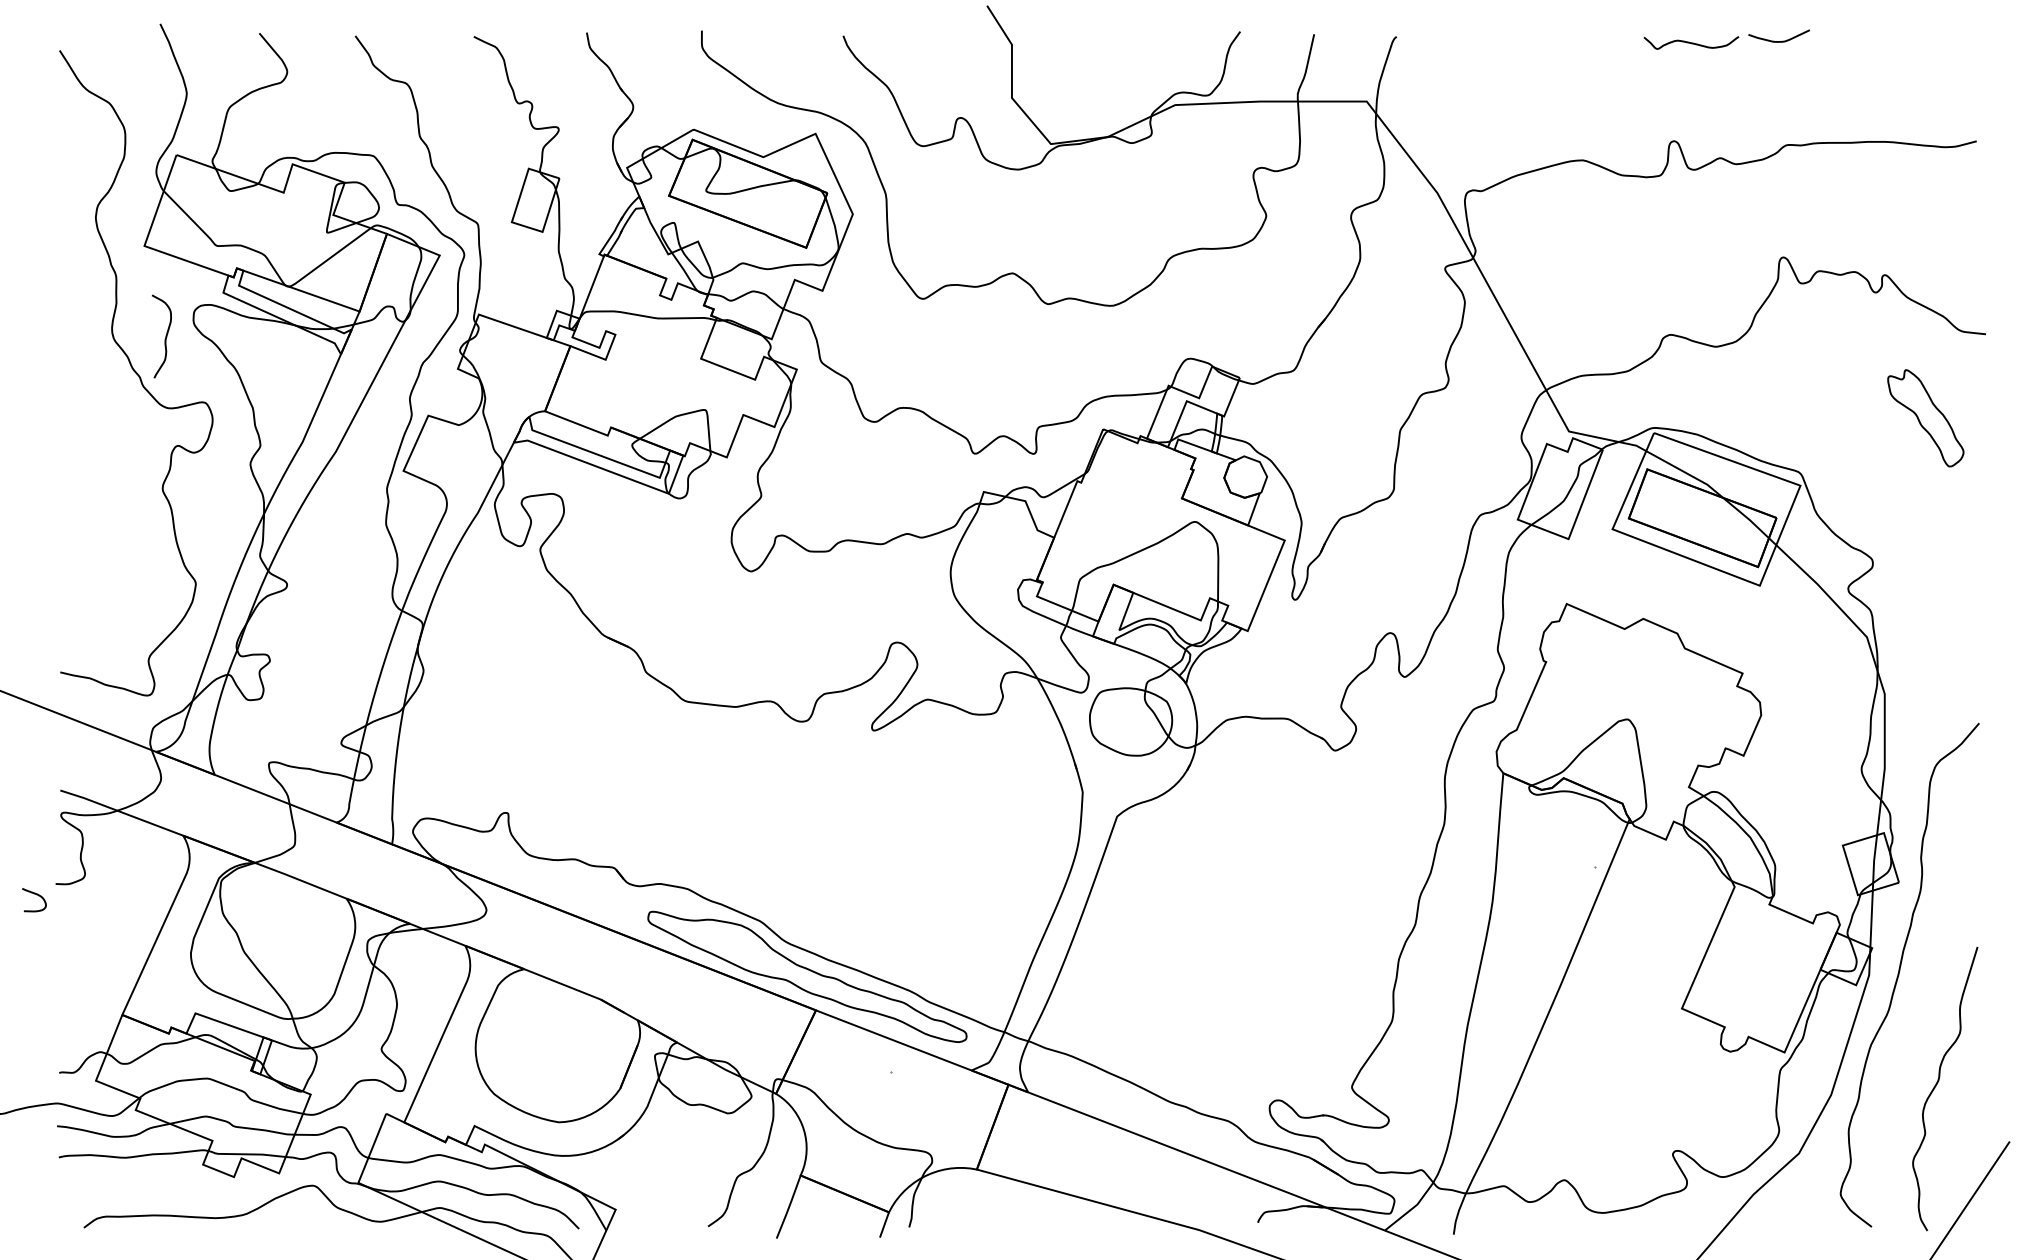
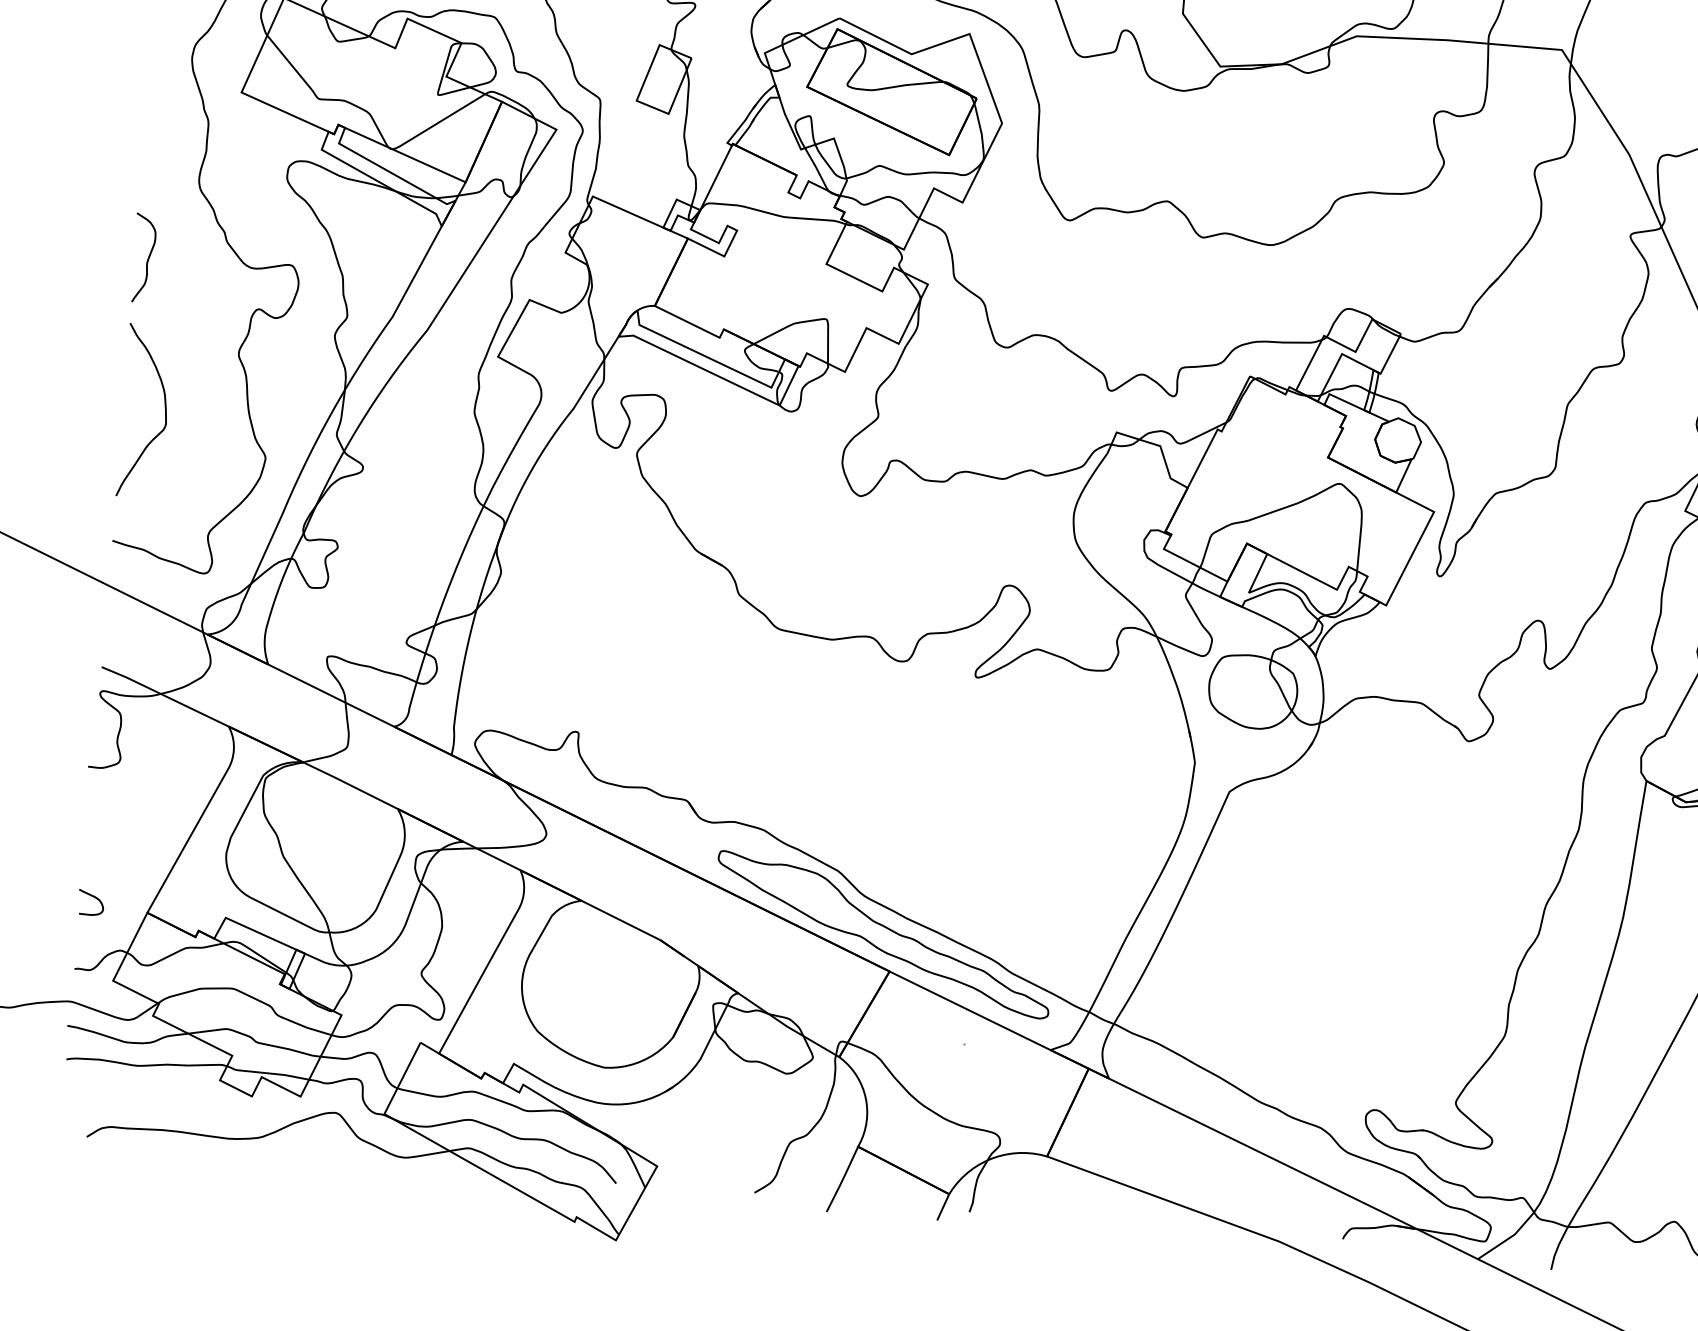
curve: (165, 336) -> (147, 258), moved
curve: (98, 549) -> (164, 412), added
curve: (36, 895) -> (93, 898), moved

